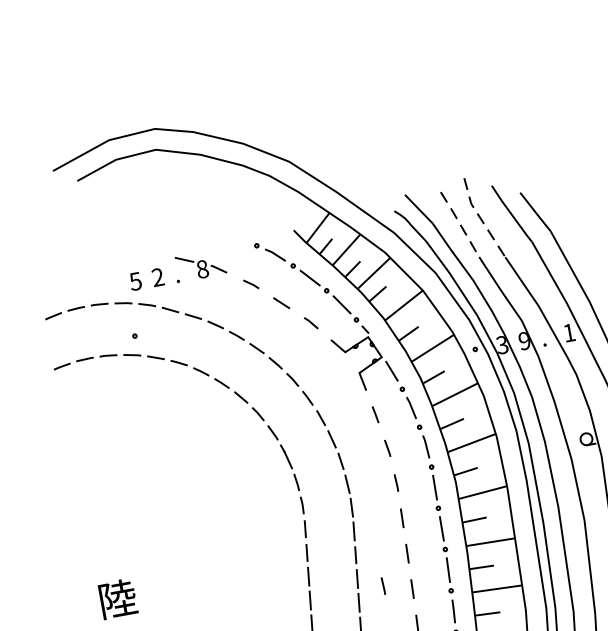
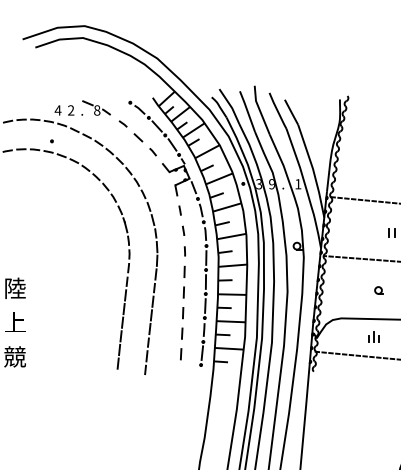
line: (480, 218) -> (259, 110), dashed -> solid
line: (459, 224) -> (247, 111), dashed -> solid
text: (134, 281) -> (57, 110), 5 -> 4
line: (382, 586) -> (166, 308), removed

